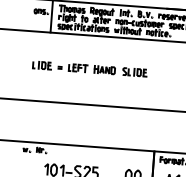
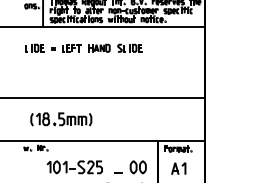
part: (89, 68) -> (83, 47), moved
part: (61, 123) -> (61, 119), added

